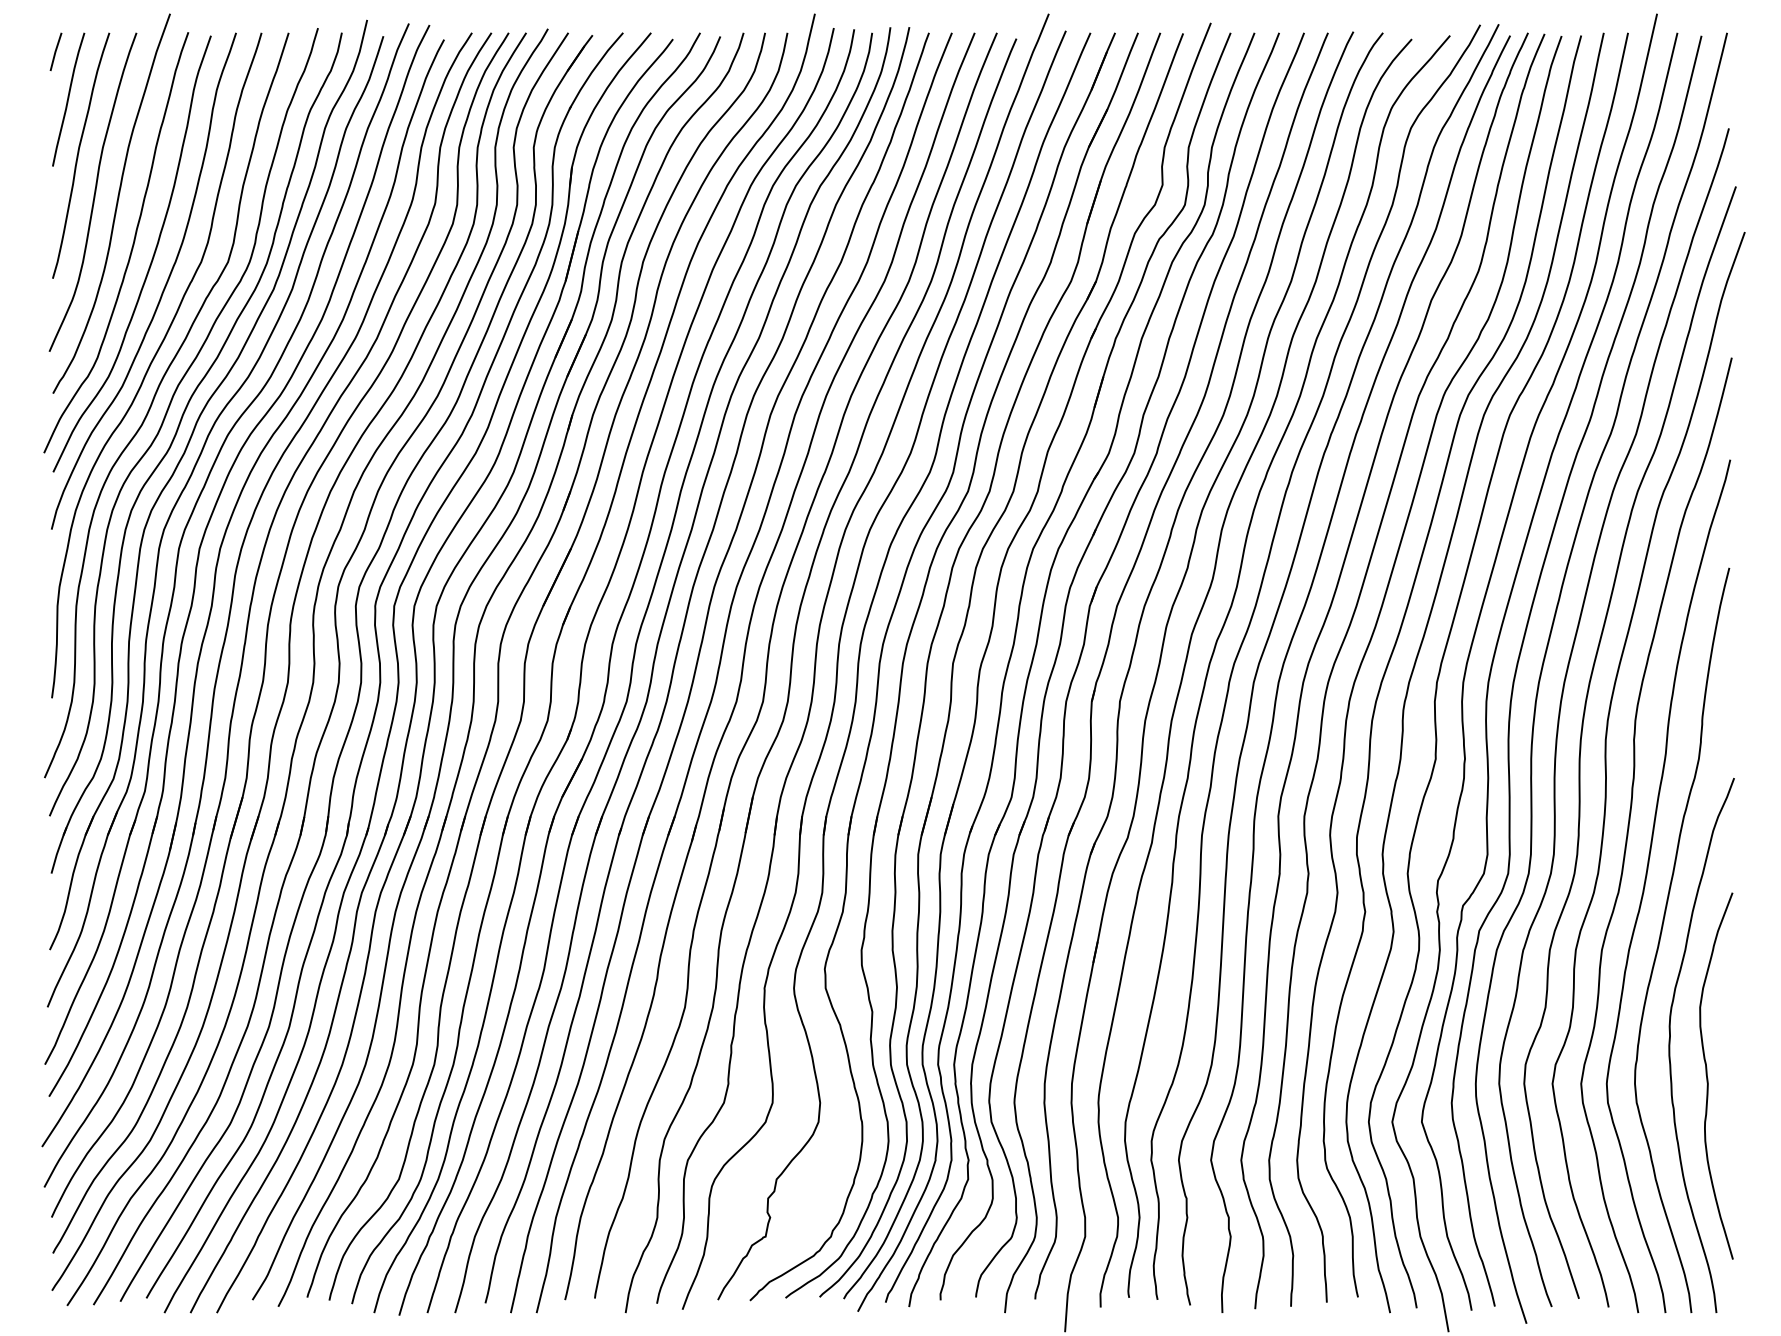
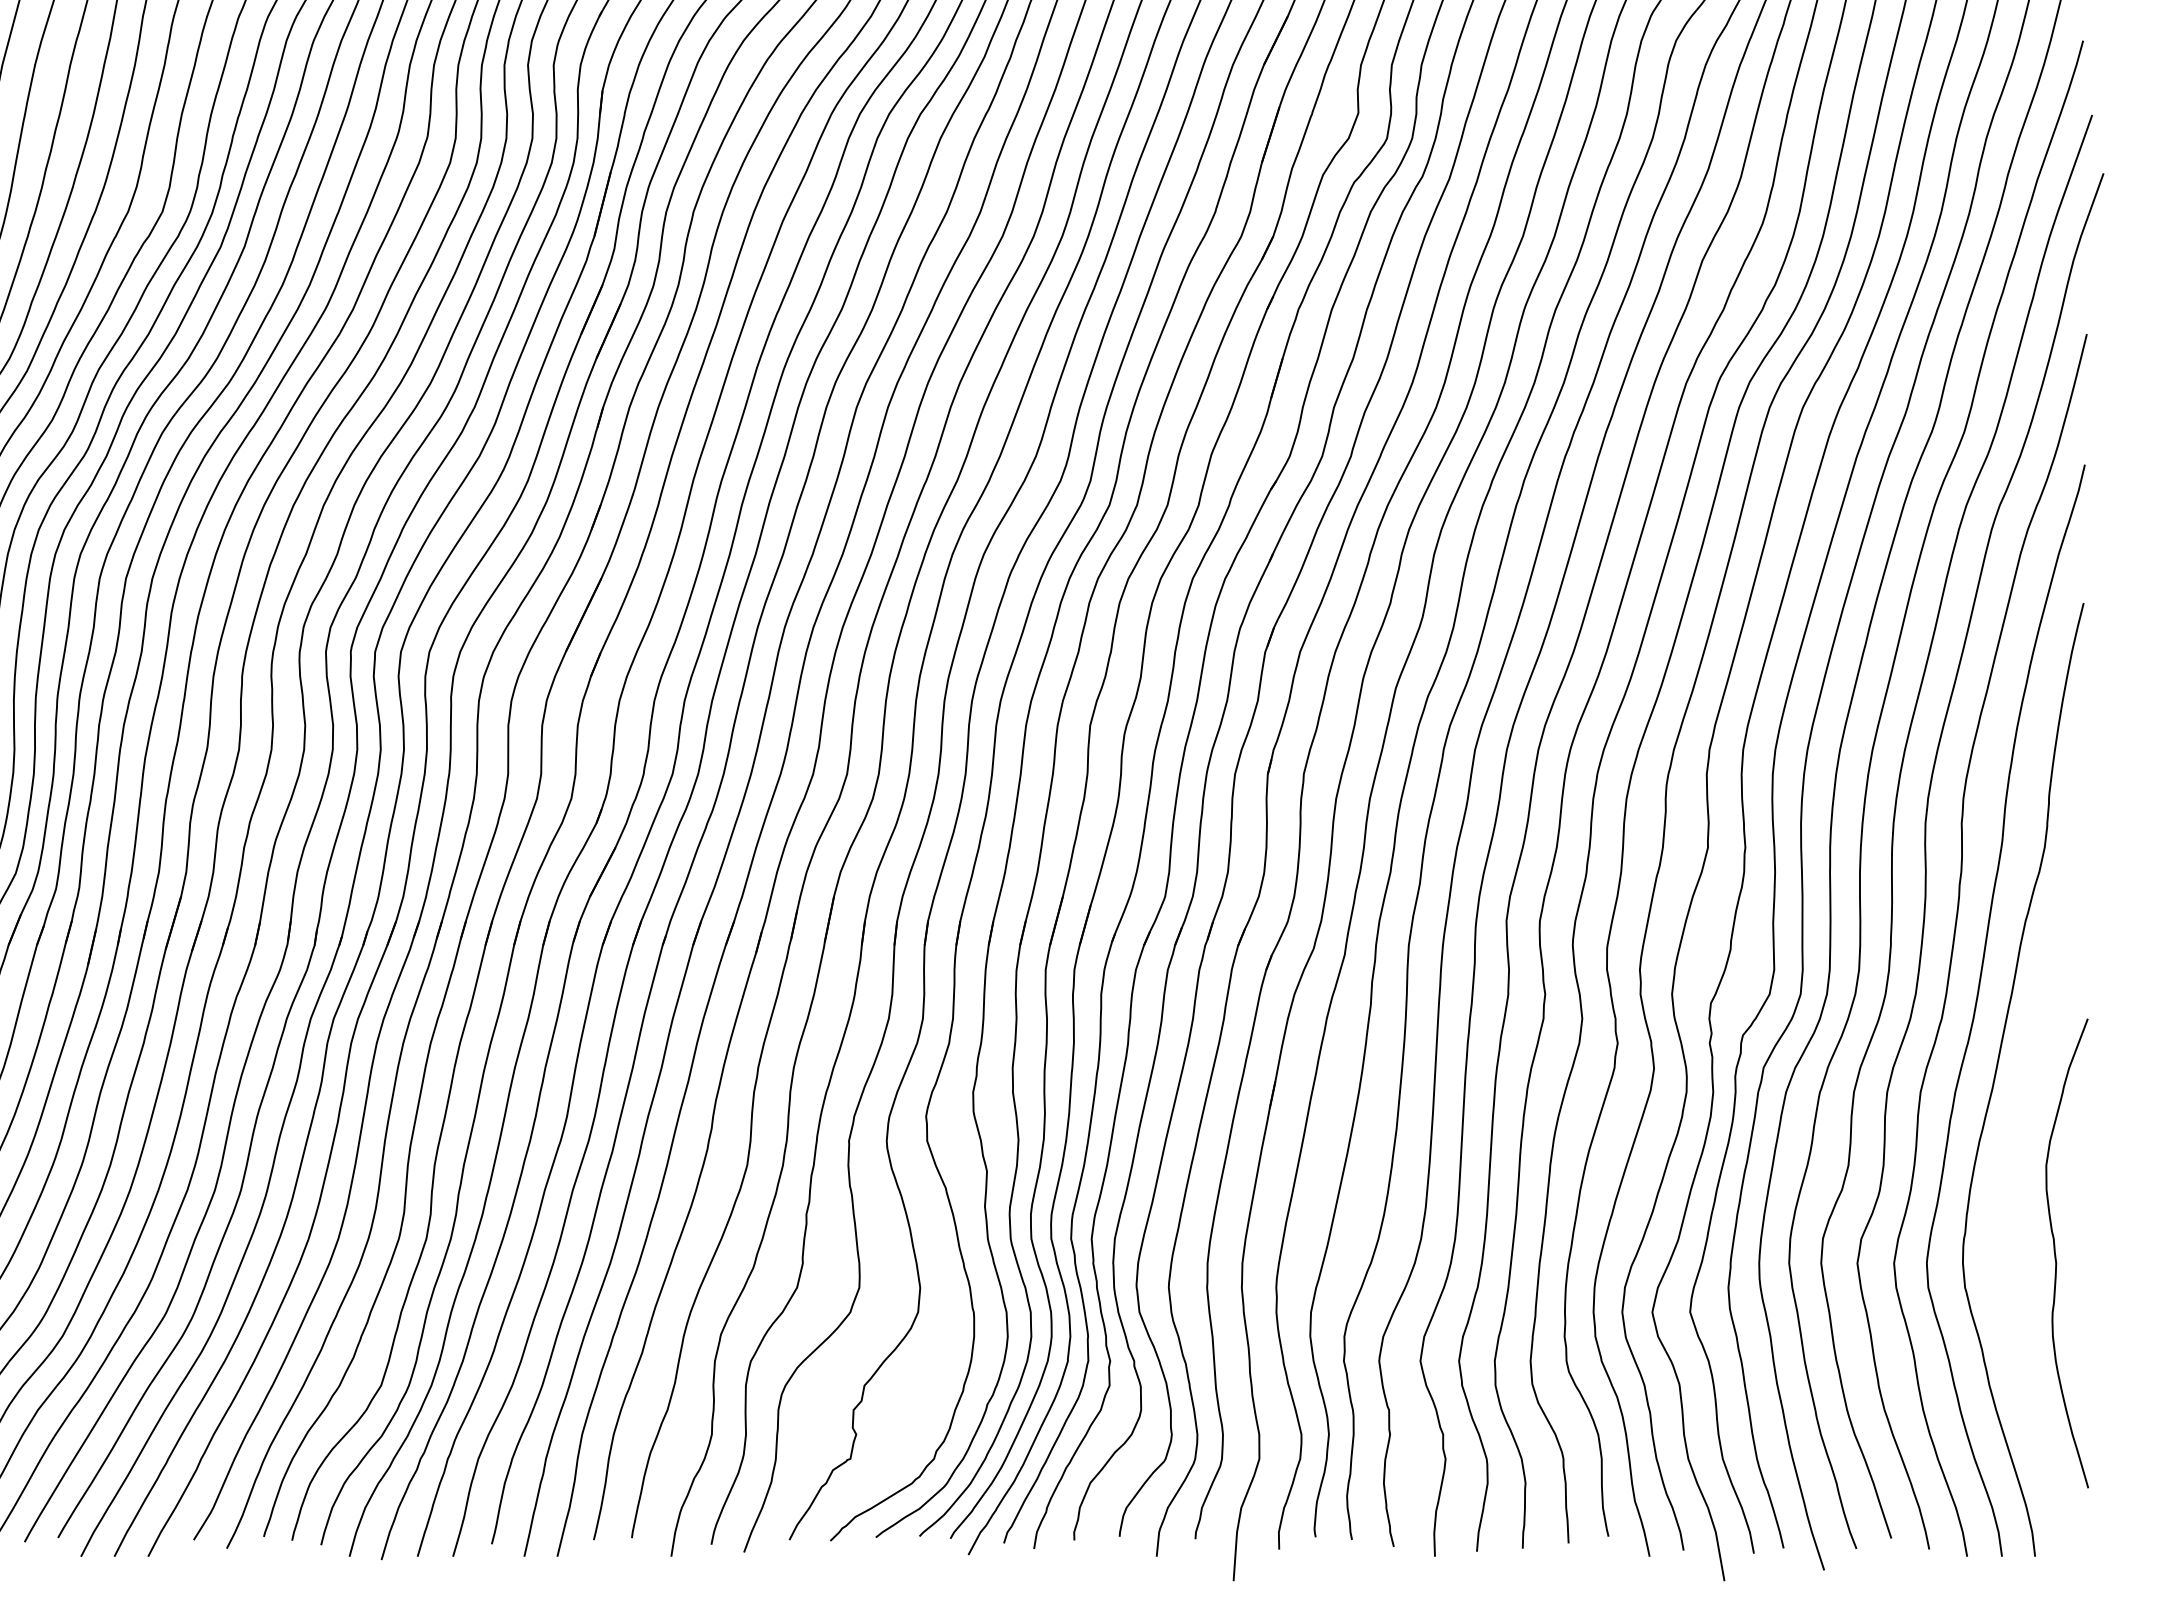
curve: (1670, 1045) -> (2008, 1214), removed

